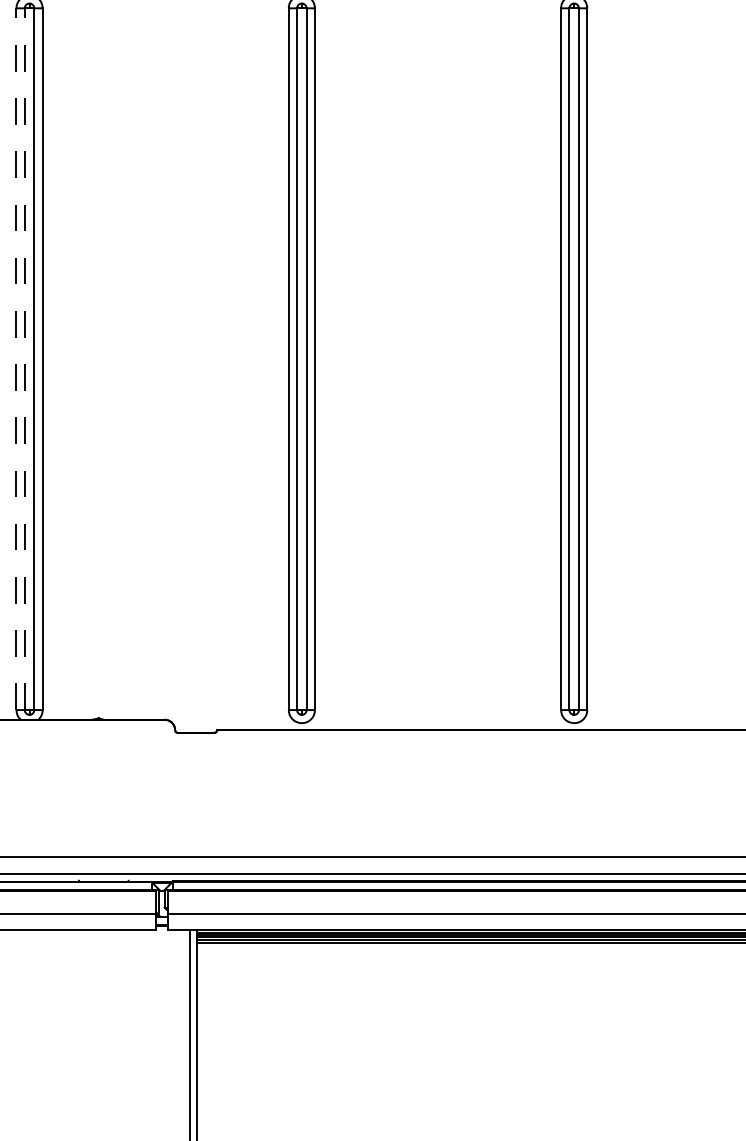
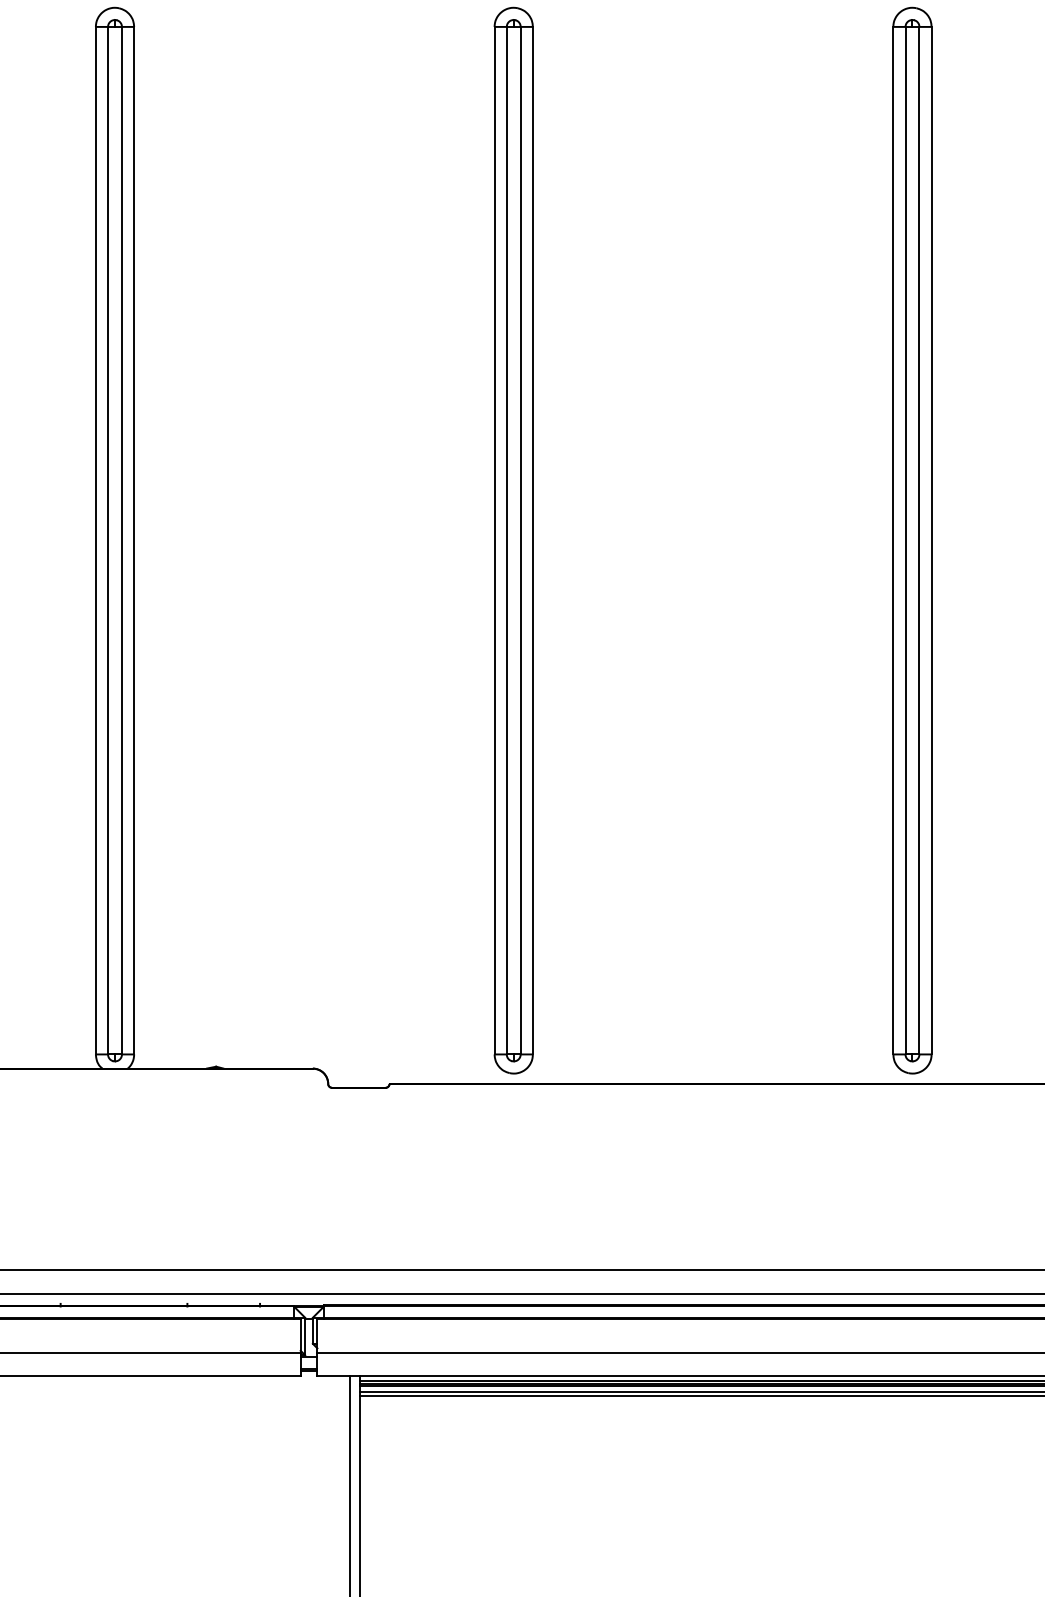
line: (16, 359) -> (95, 541), dashed -> solid
line: (24, 359) -> (107, 541), dashed -> solid

